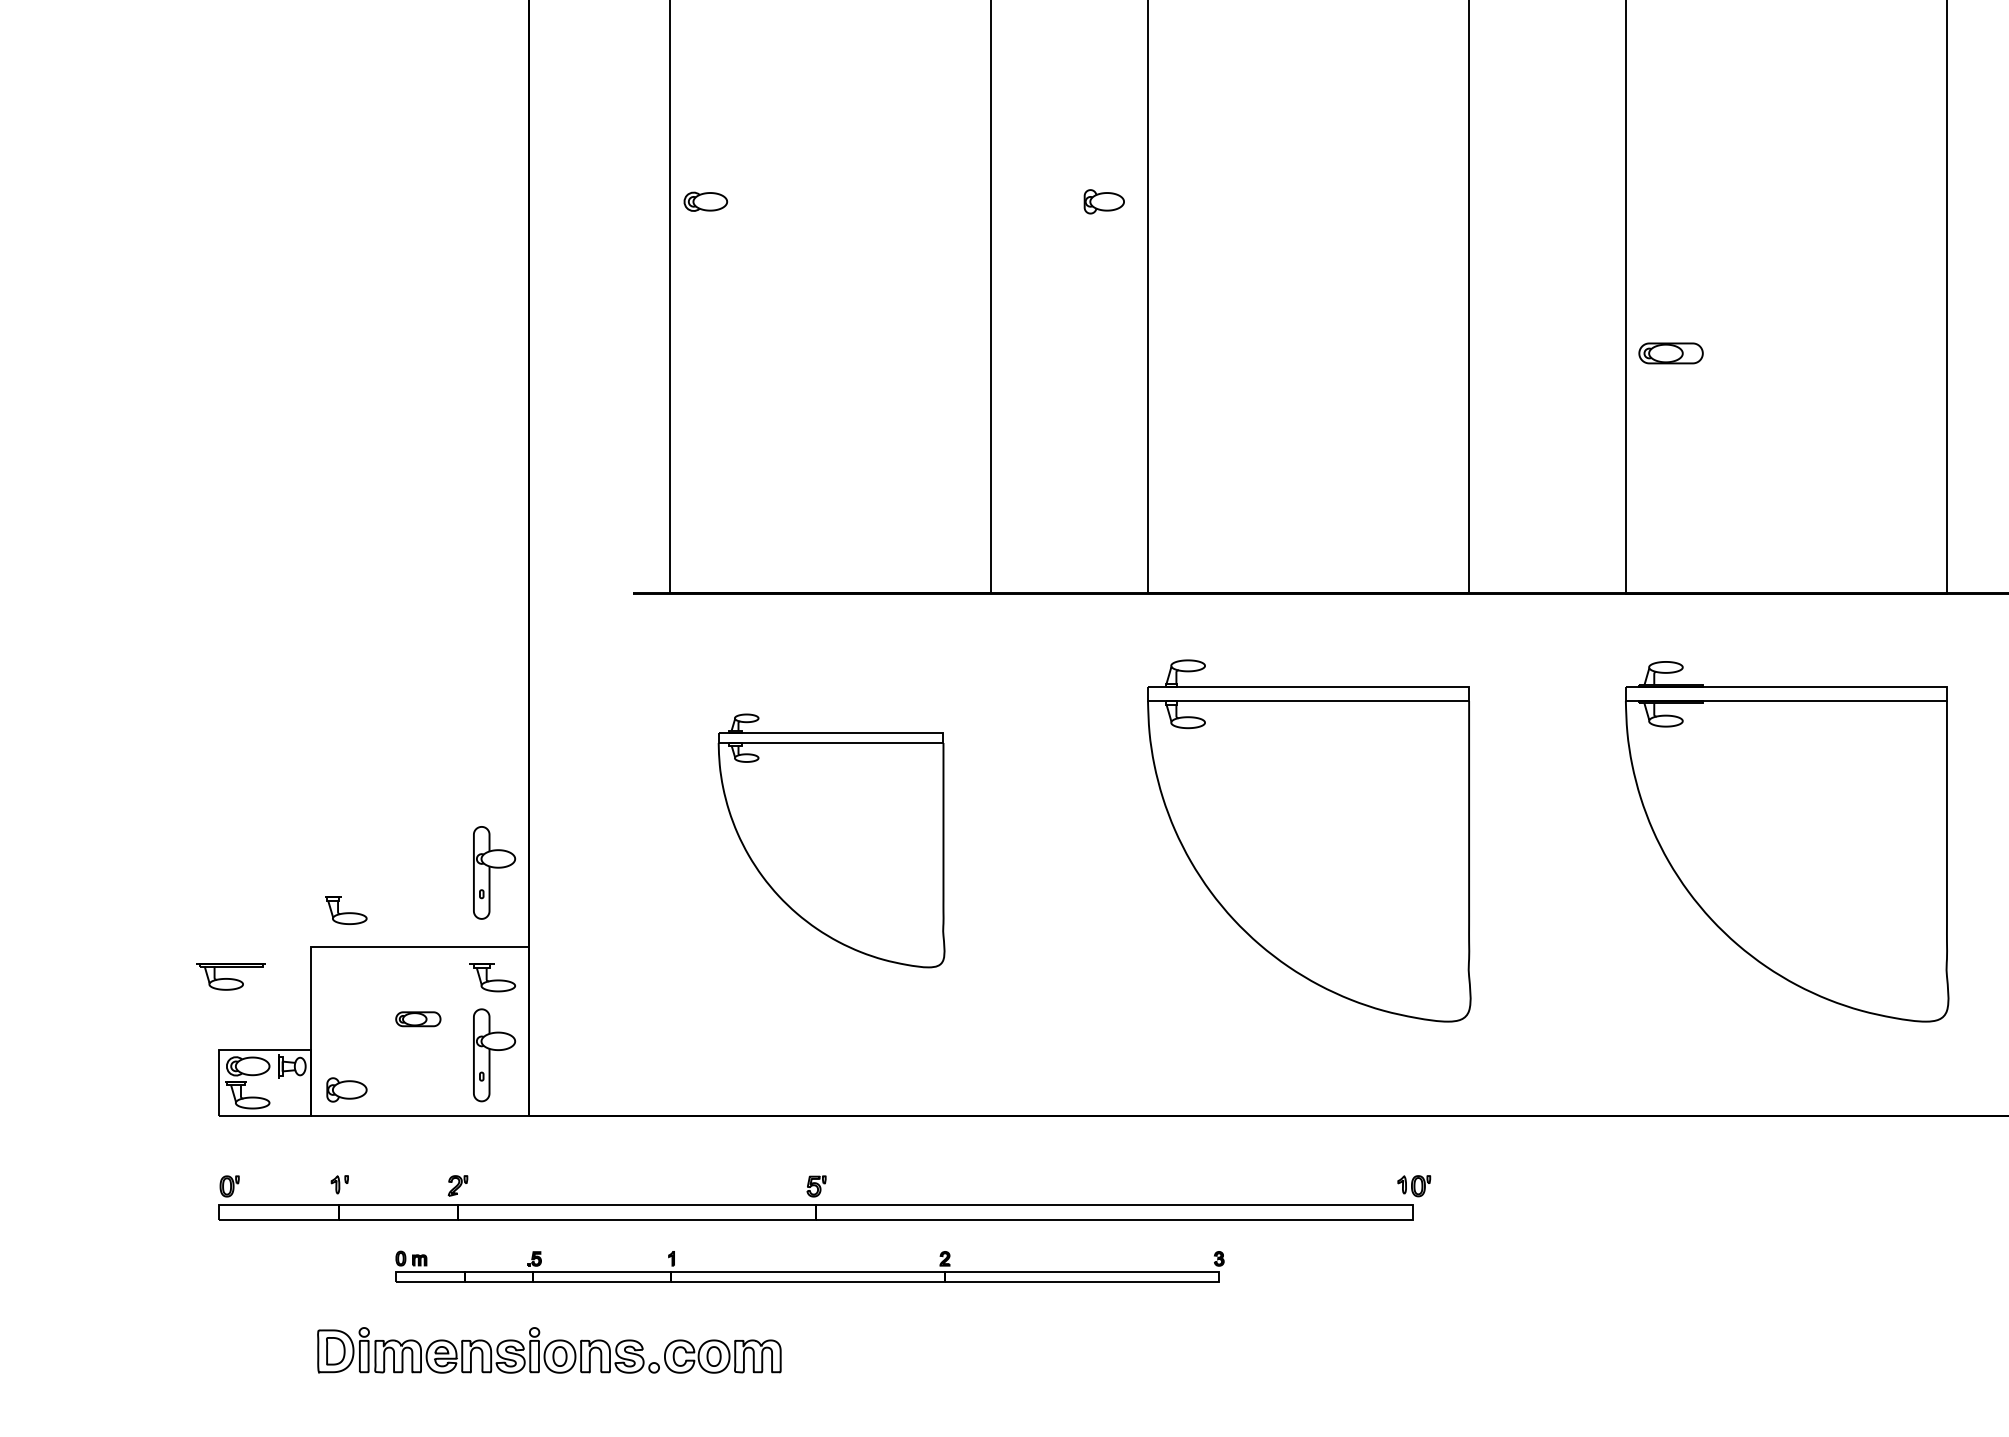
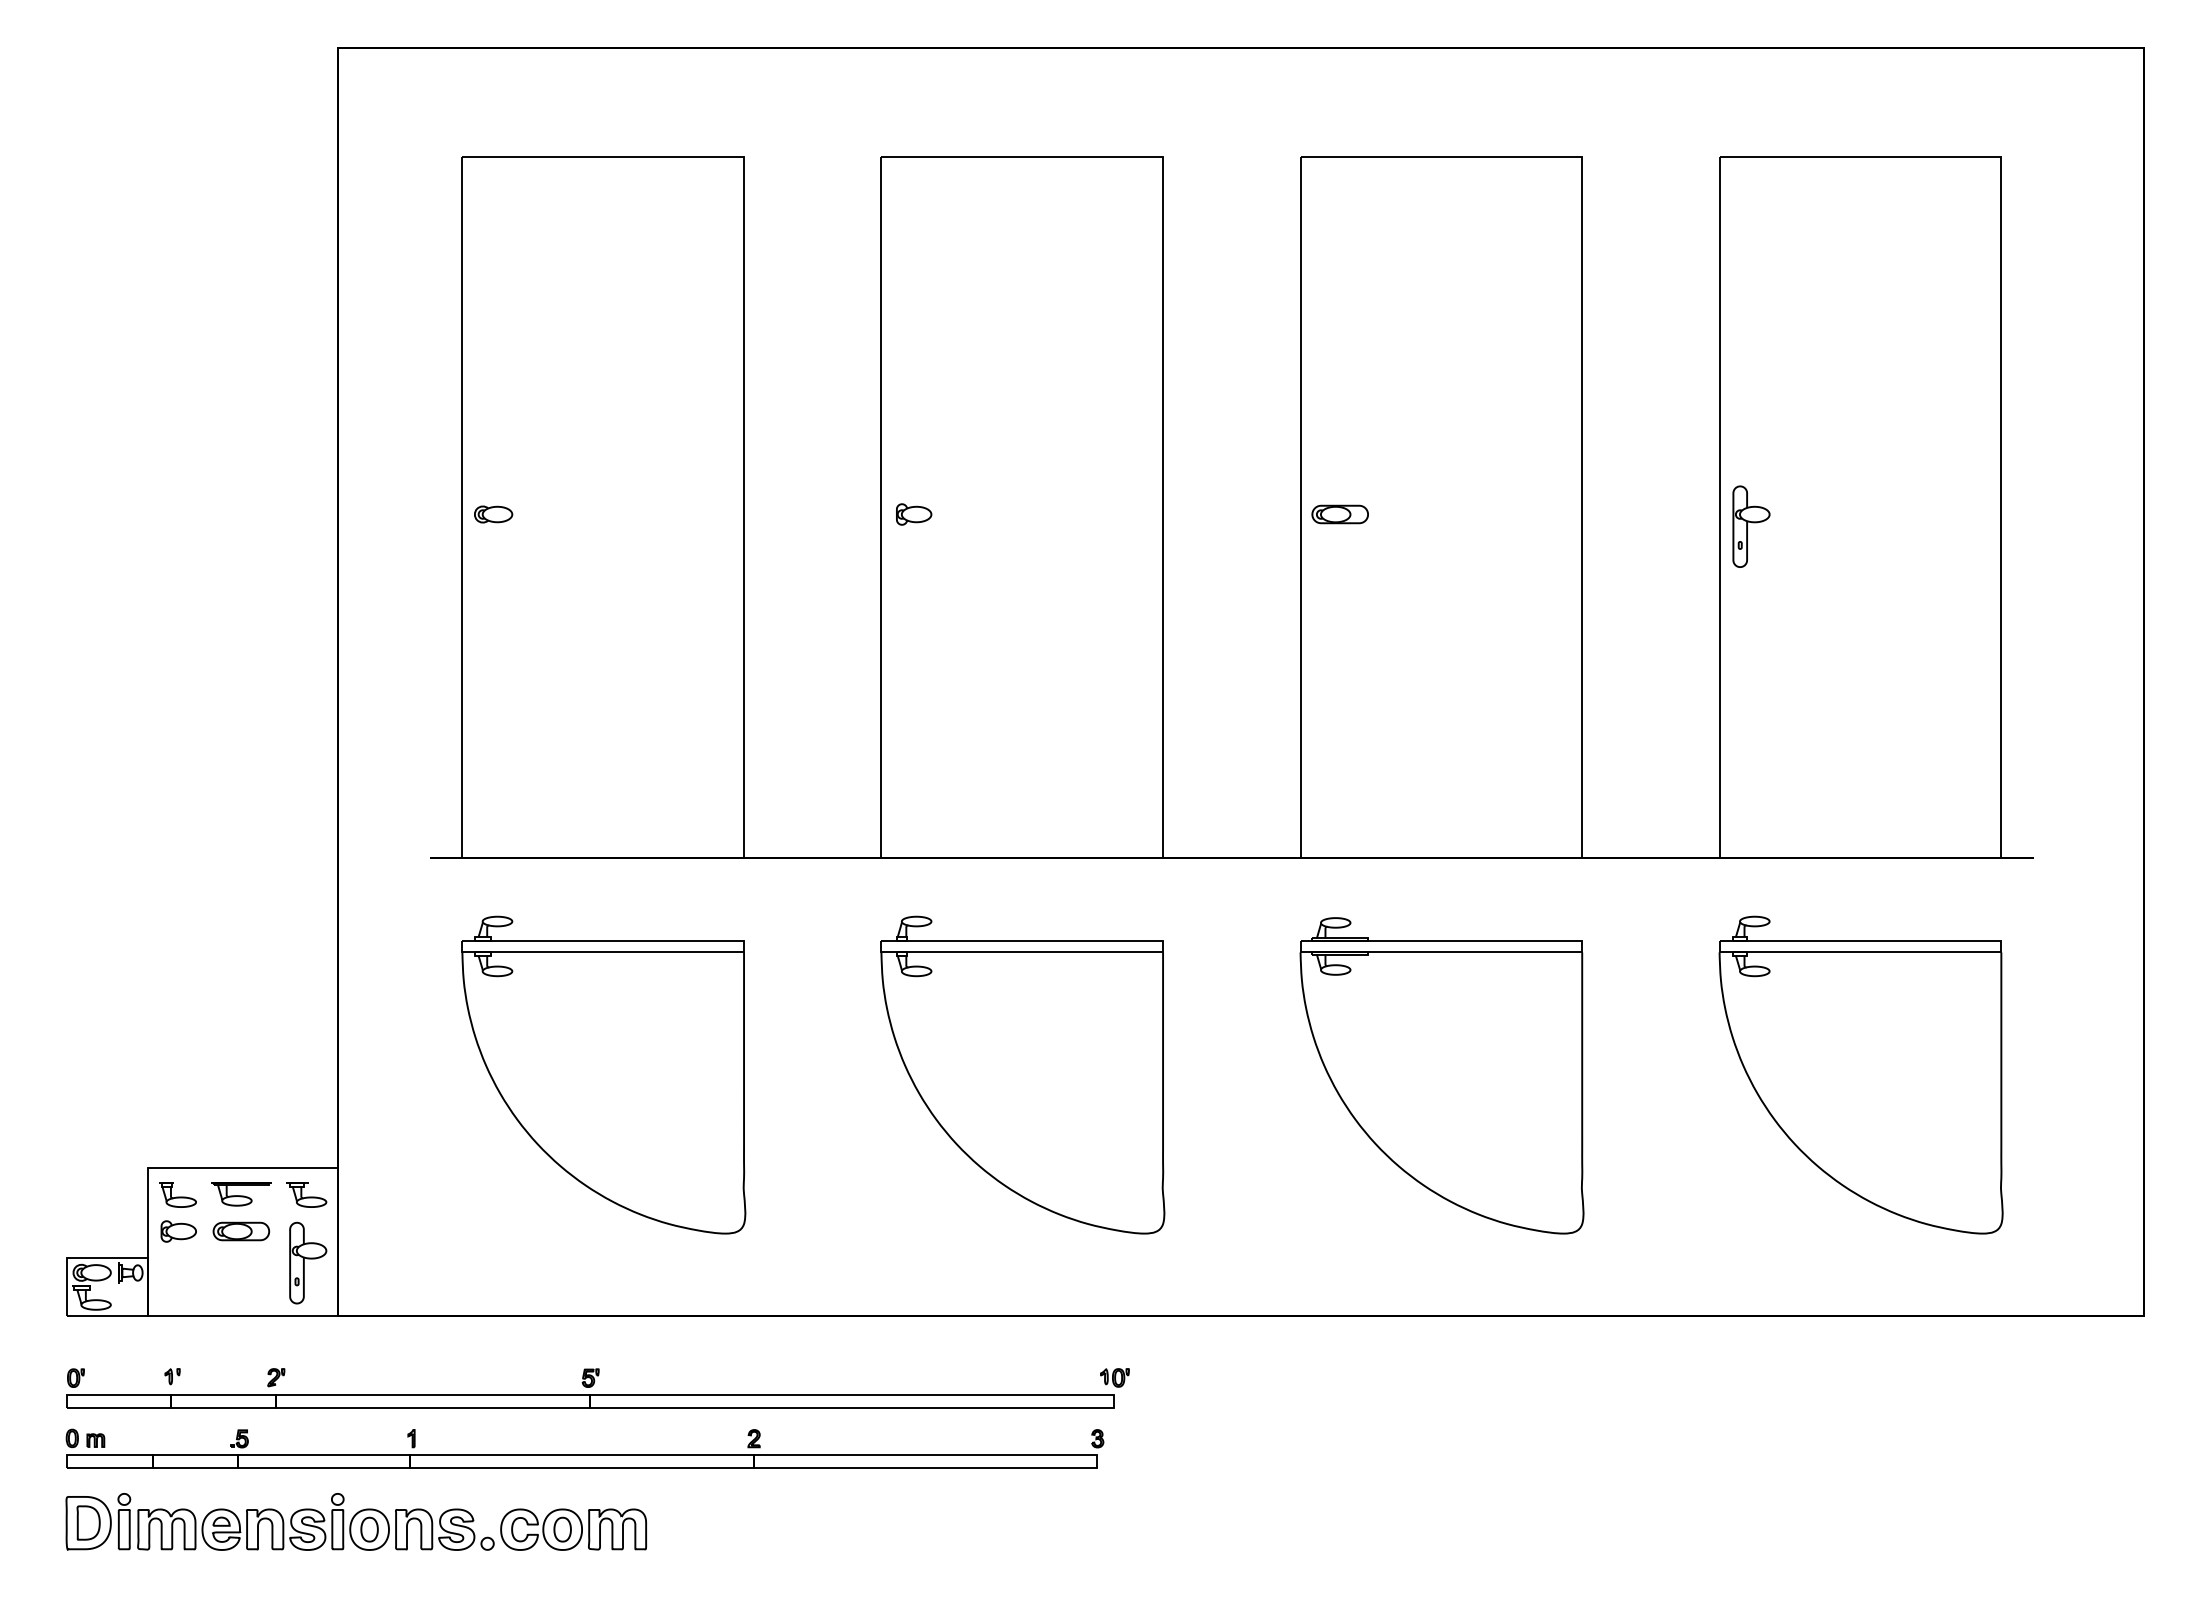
part: (1104, 201) -> (914, 514), moved
part: (1670, 353) -> (1339, 514), moved
part: (831, 840) -> (603, 1074), size x1.43
part: (494, 872) -> (308, 1102), removed
part: (345, 909) -> (177, 1194), moved
part: (231, 977) -> (241, 1194), moved
part: (418, 1019) -> (241, 1231), size x1.43
part: (346, 1089) -> (178, 1231), moved
part: (809, 1266) -> (584, 1448), size x1.43
part: (549, 1349) -> (356, 1521), size x1.43

